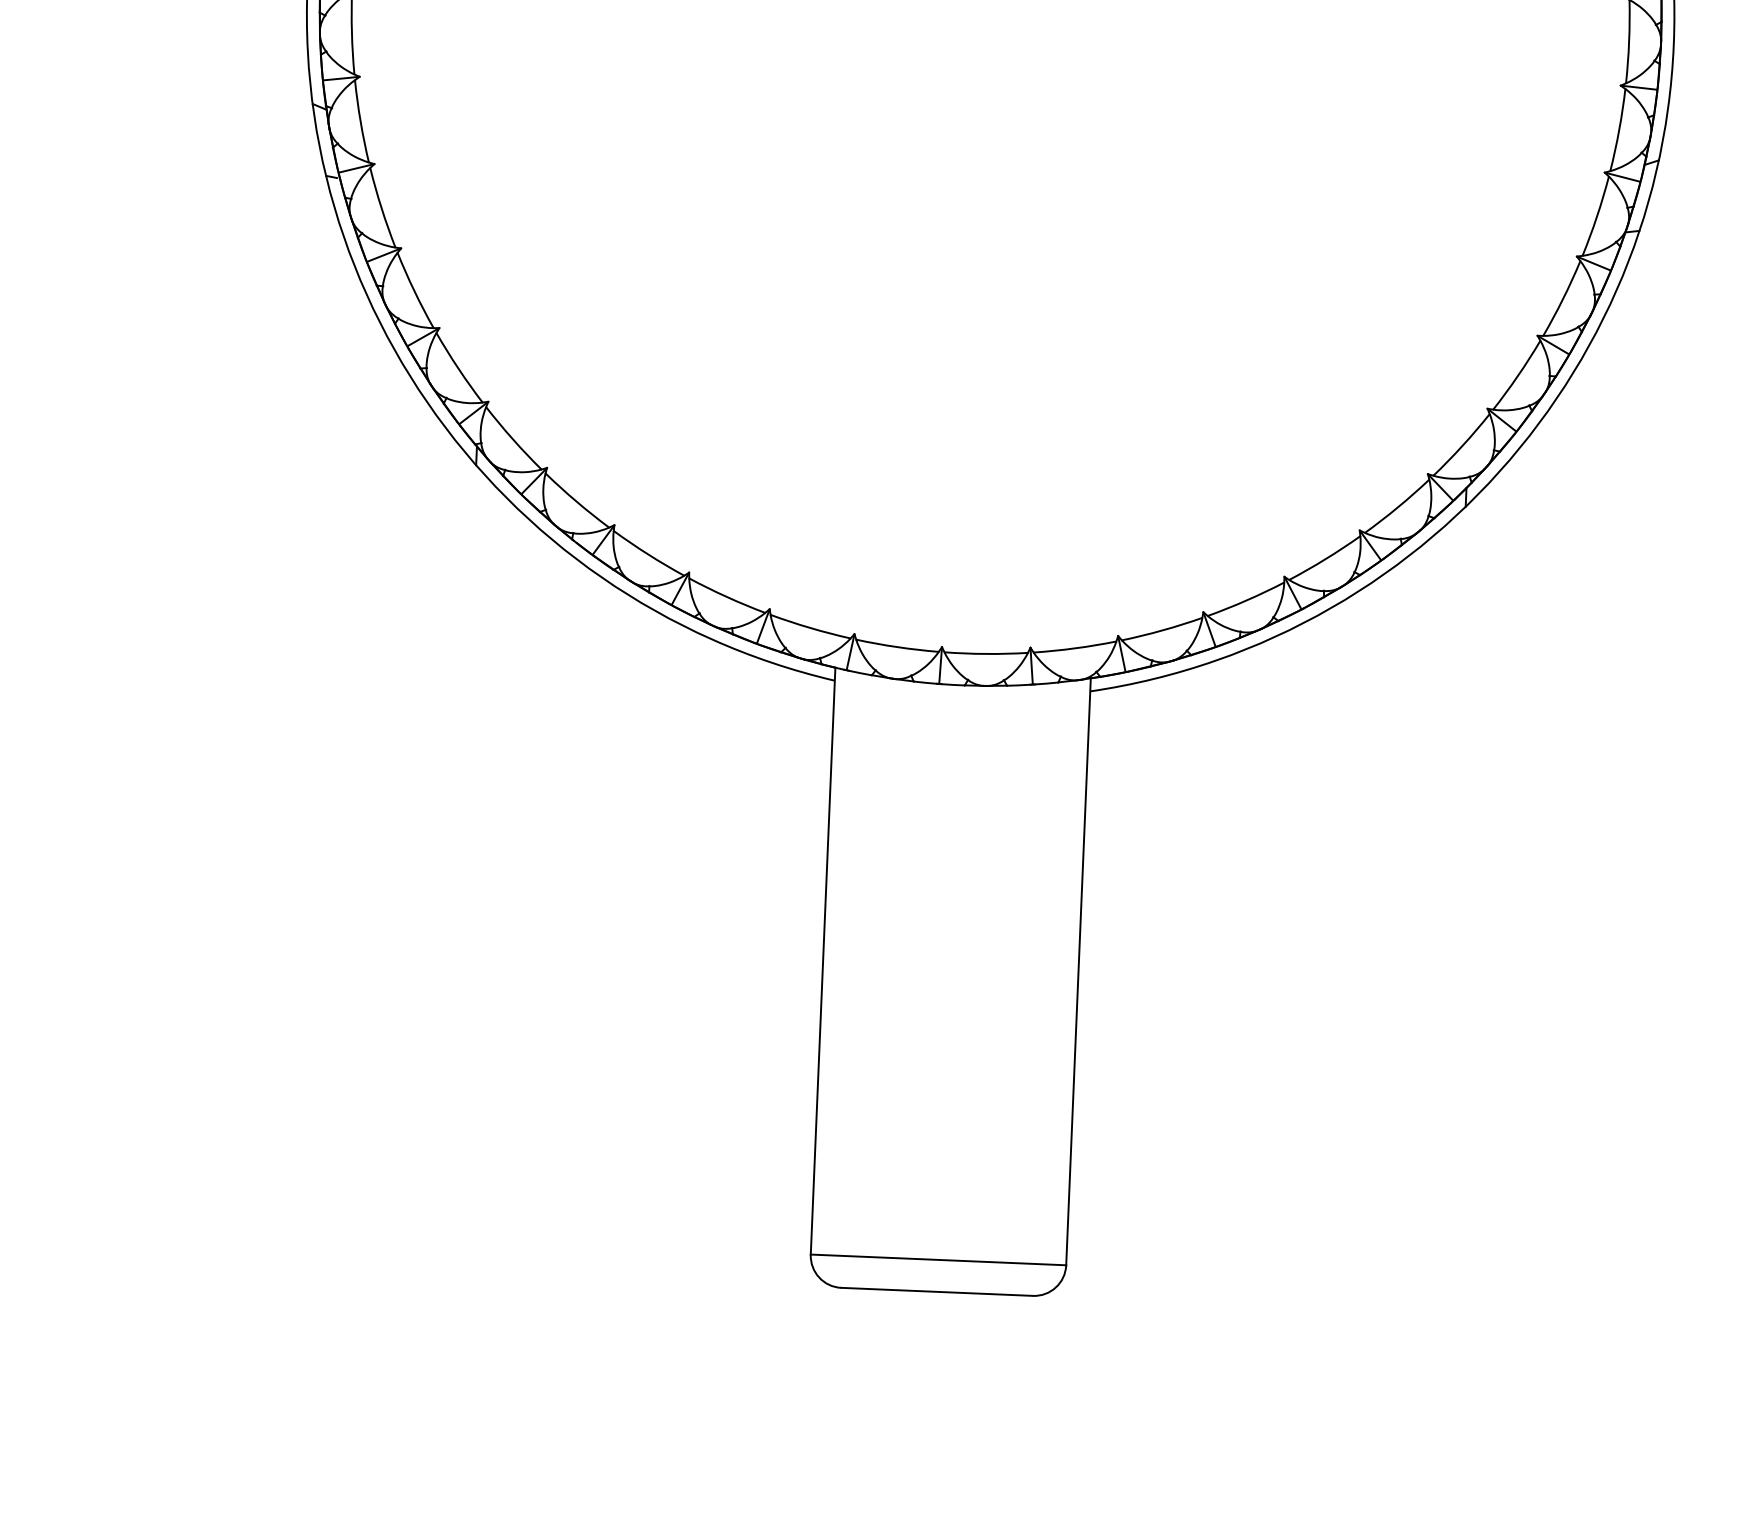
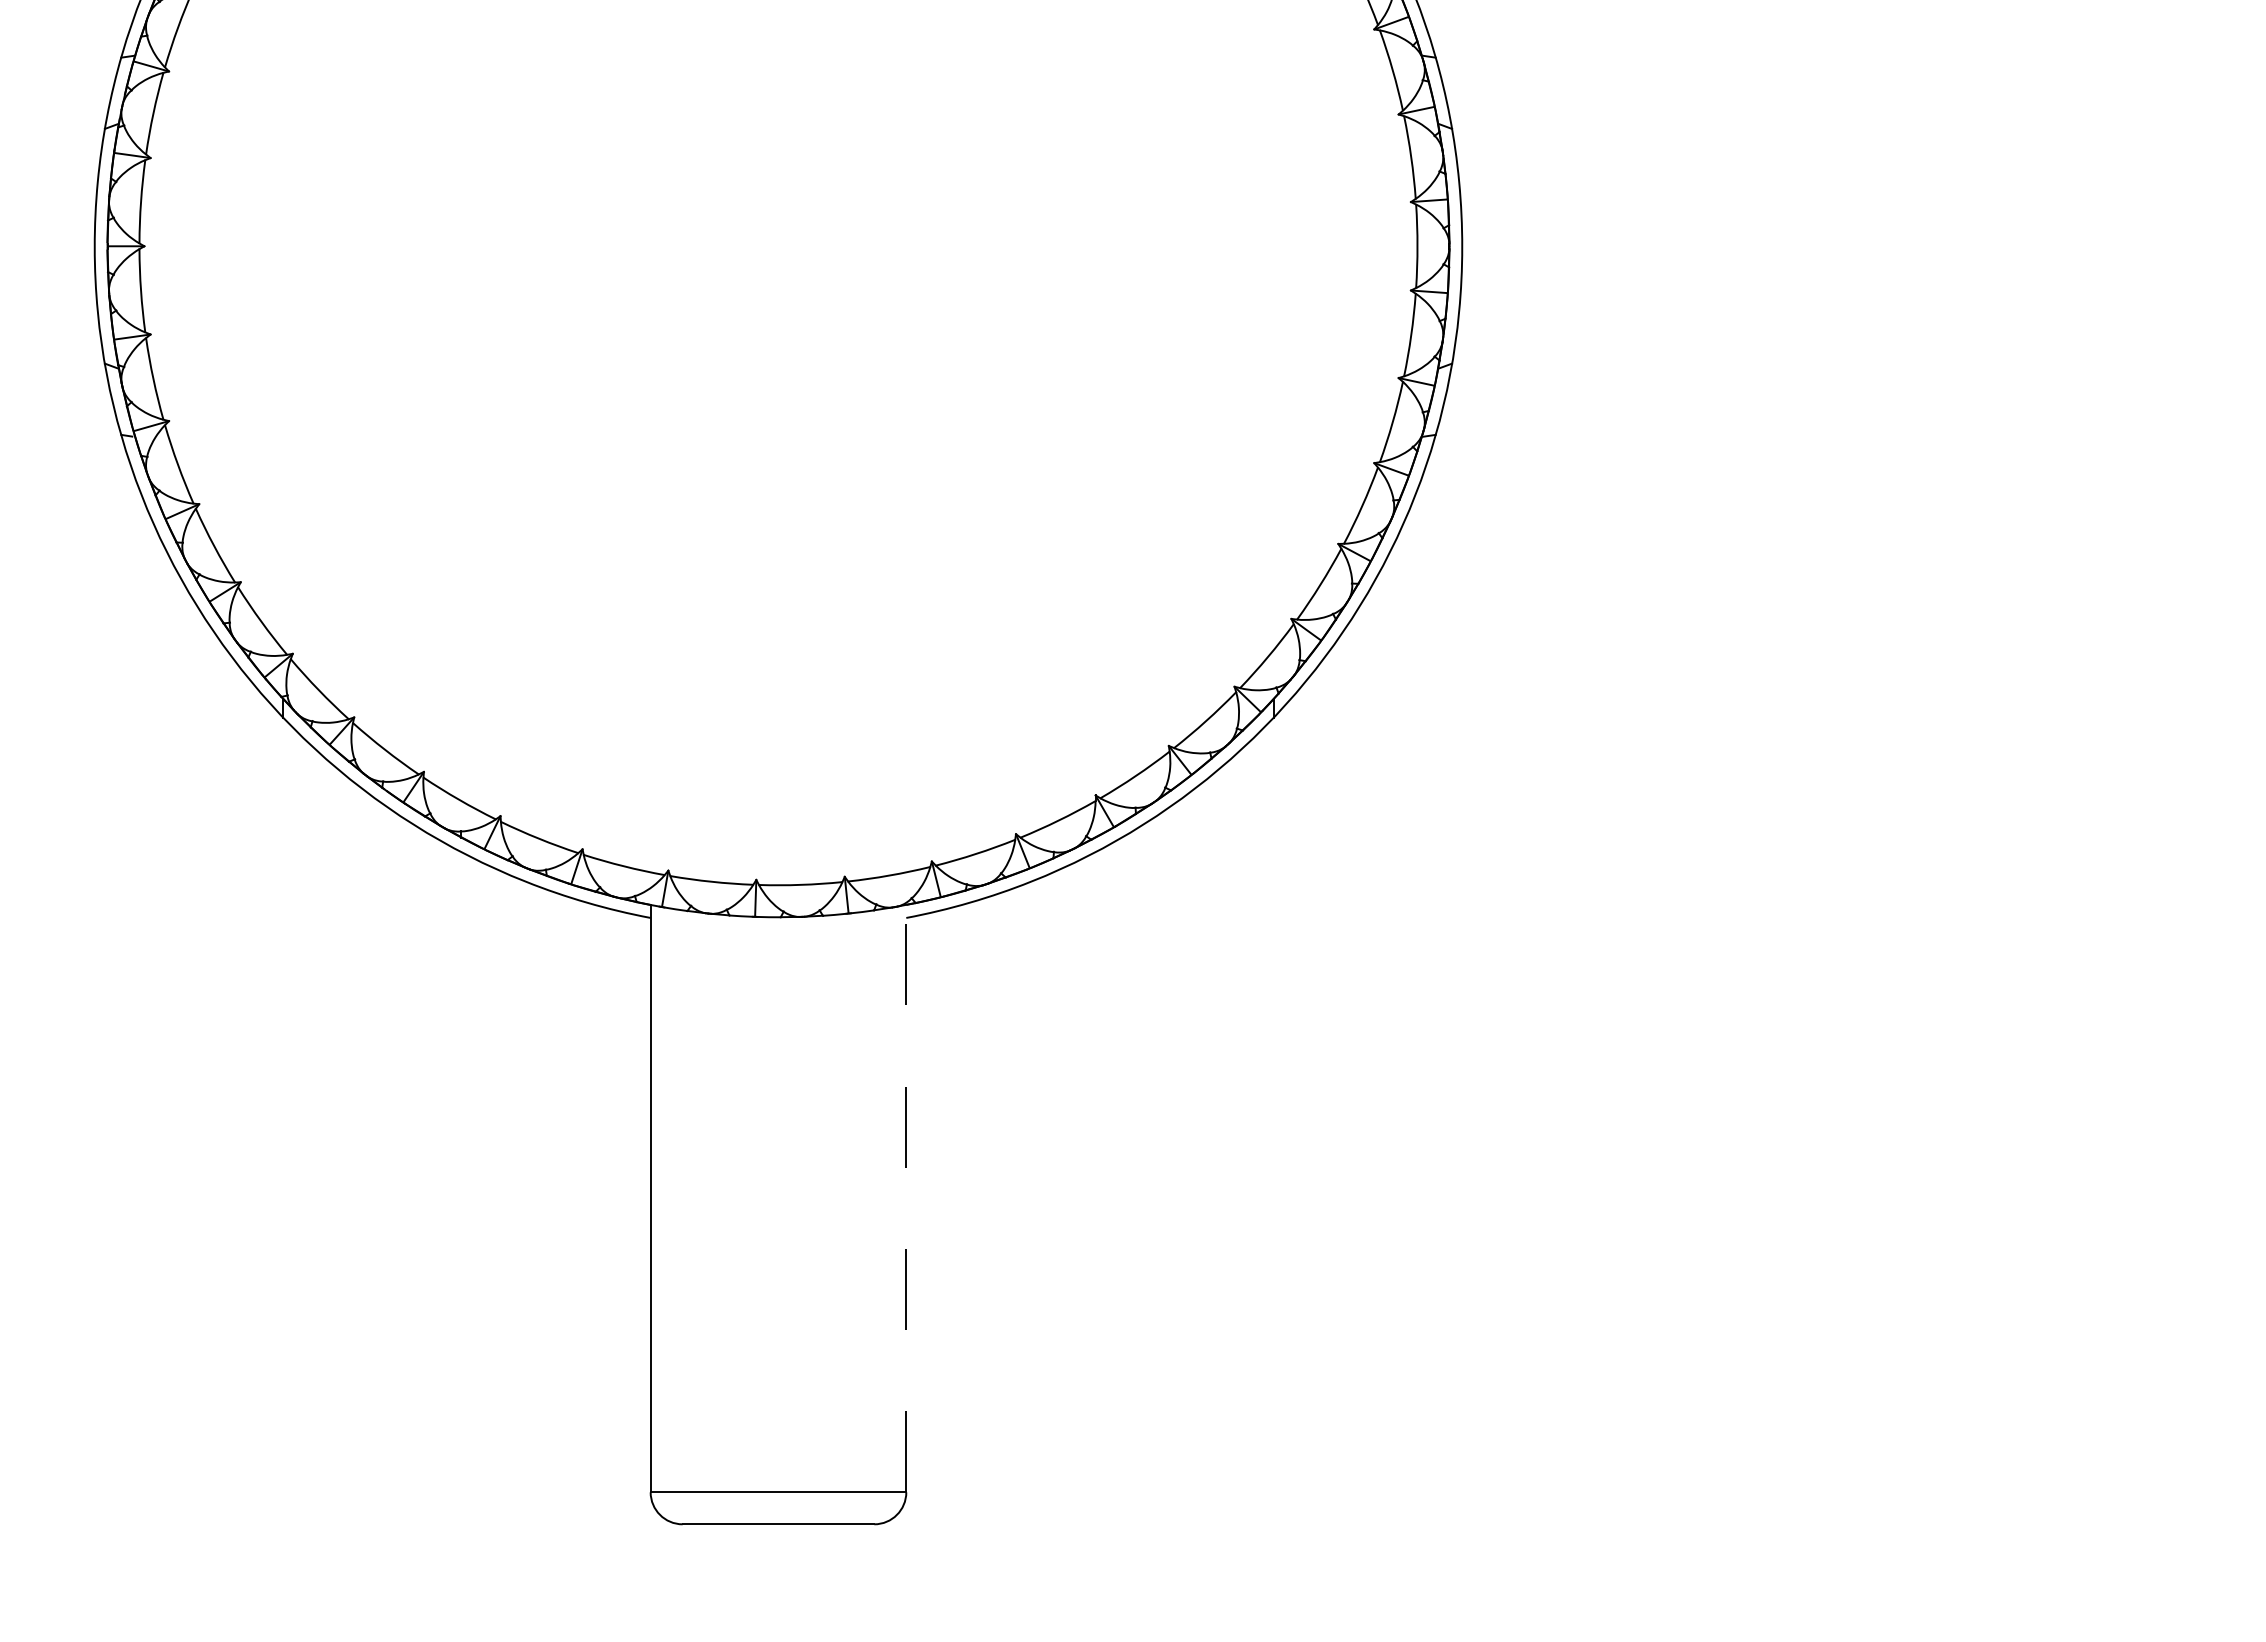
line: (1078, 971) -> (906, 1198), solid -> dashed

